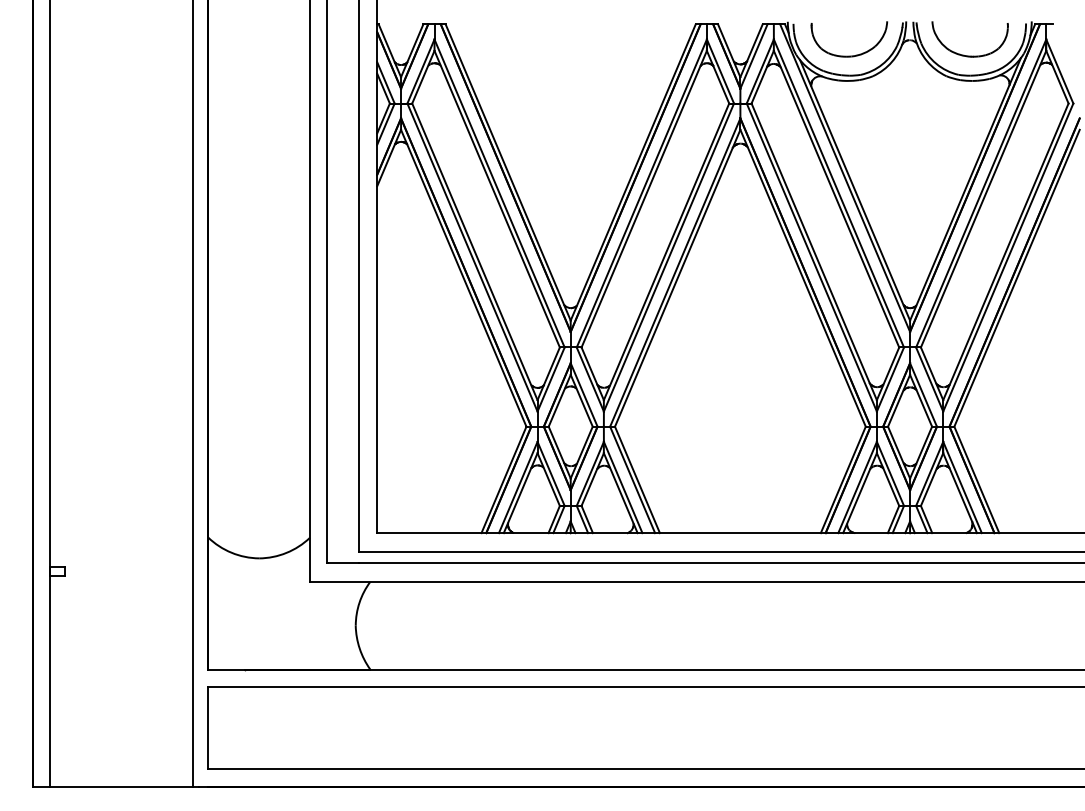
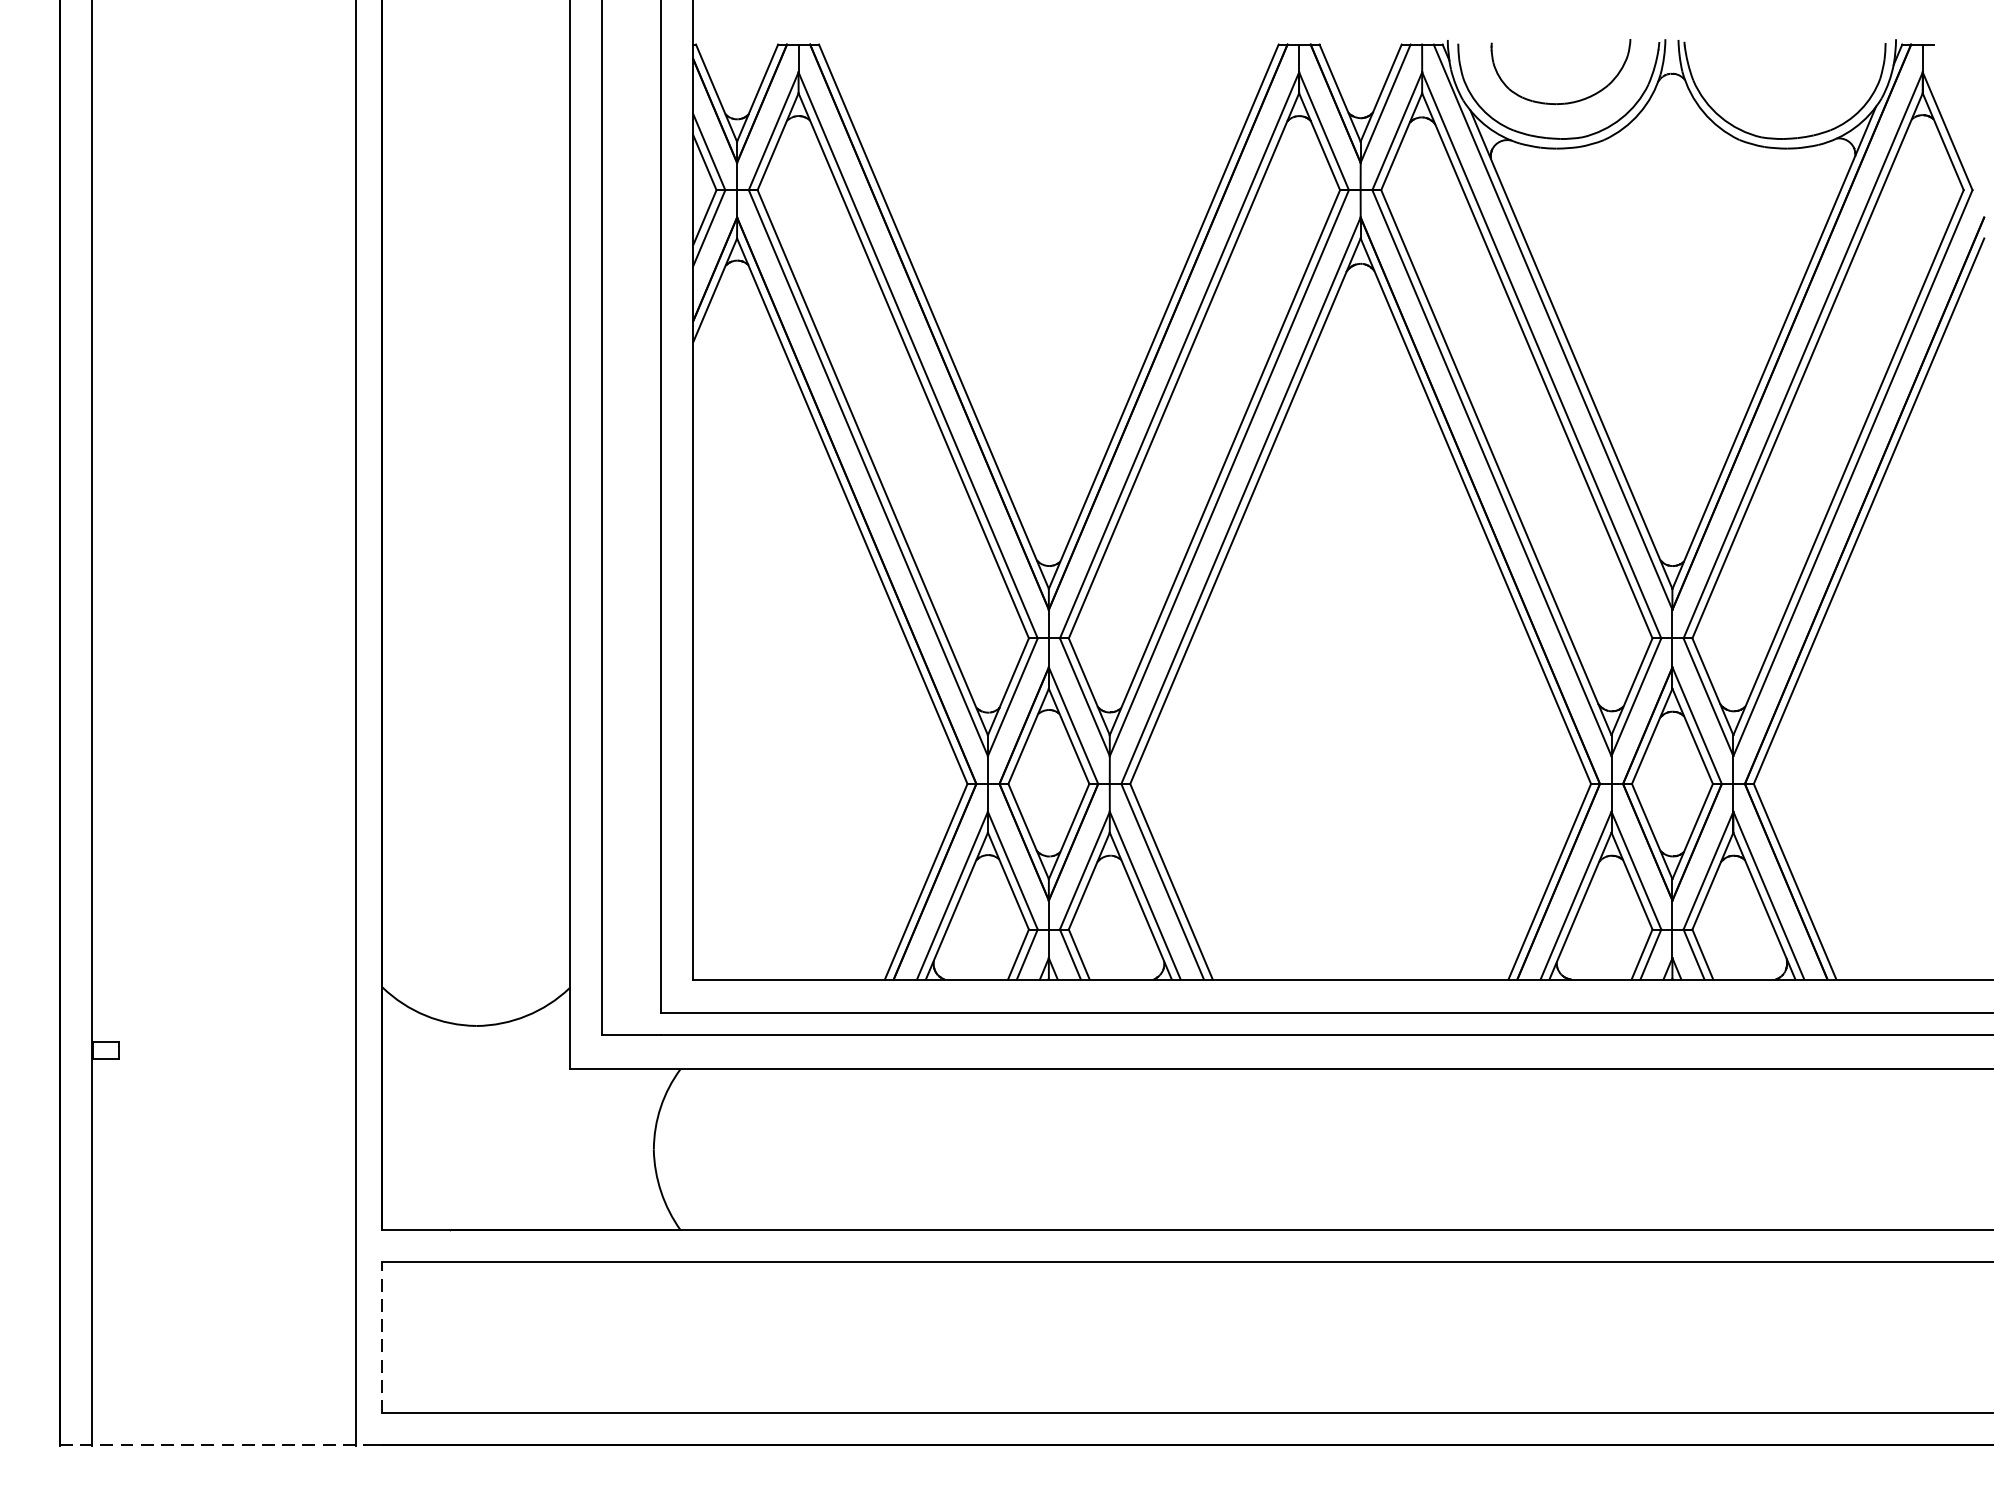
part: (969, 55) -> (1781, 101), removed
line: (208, 728) -> (383, 1338), solid -> dashed
line: (116, 786) -> (214, 1445), solid -> dashed

